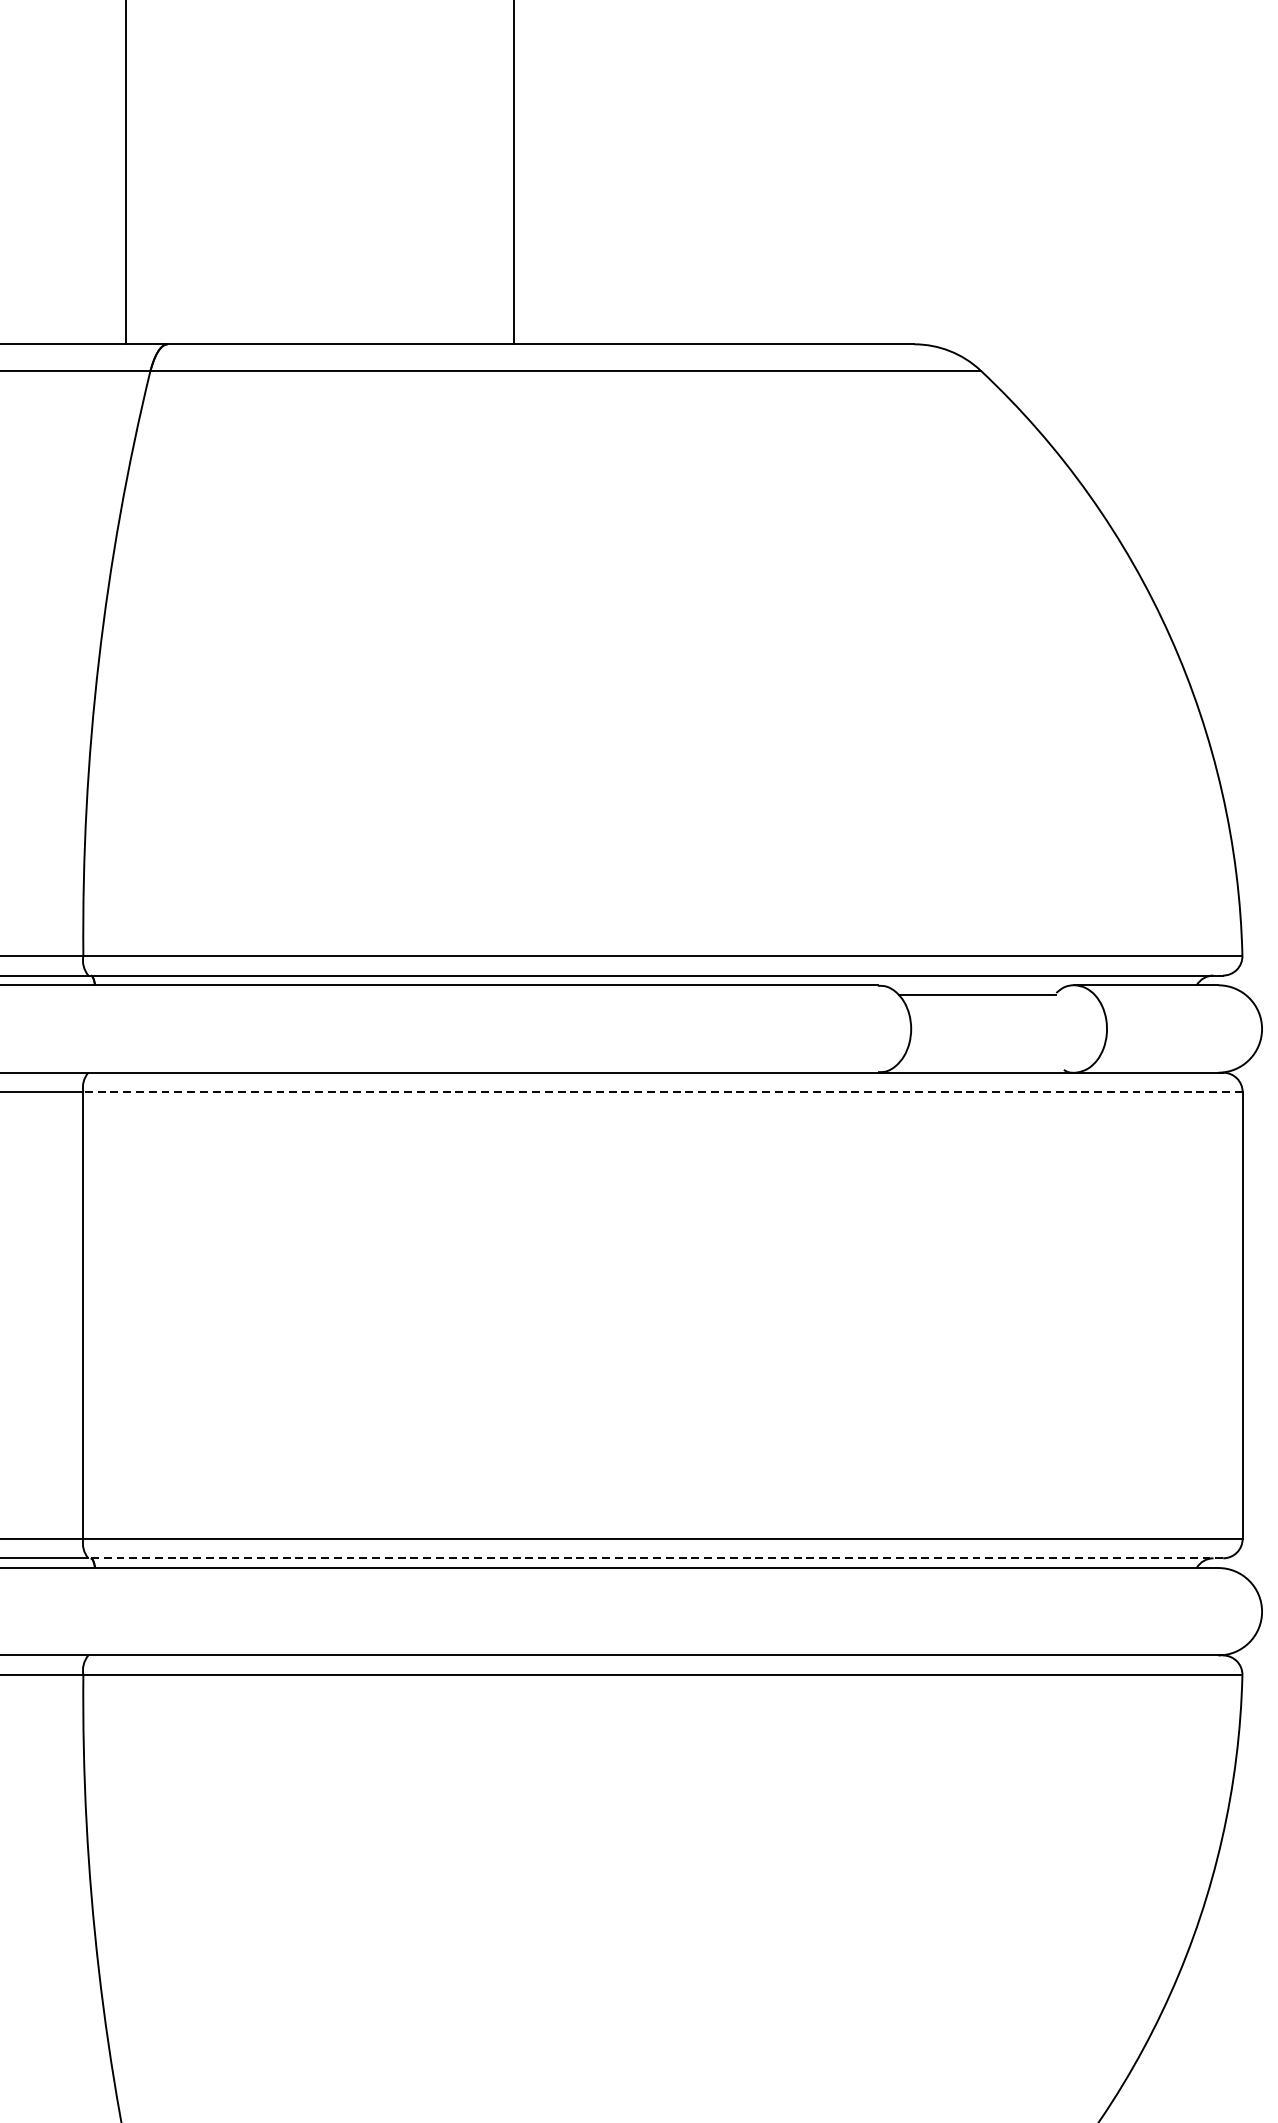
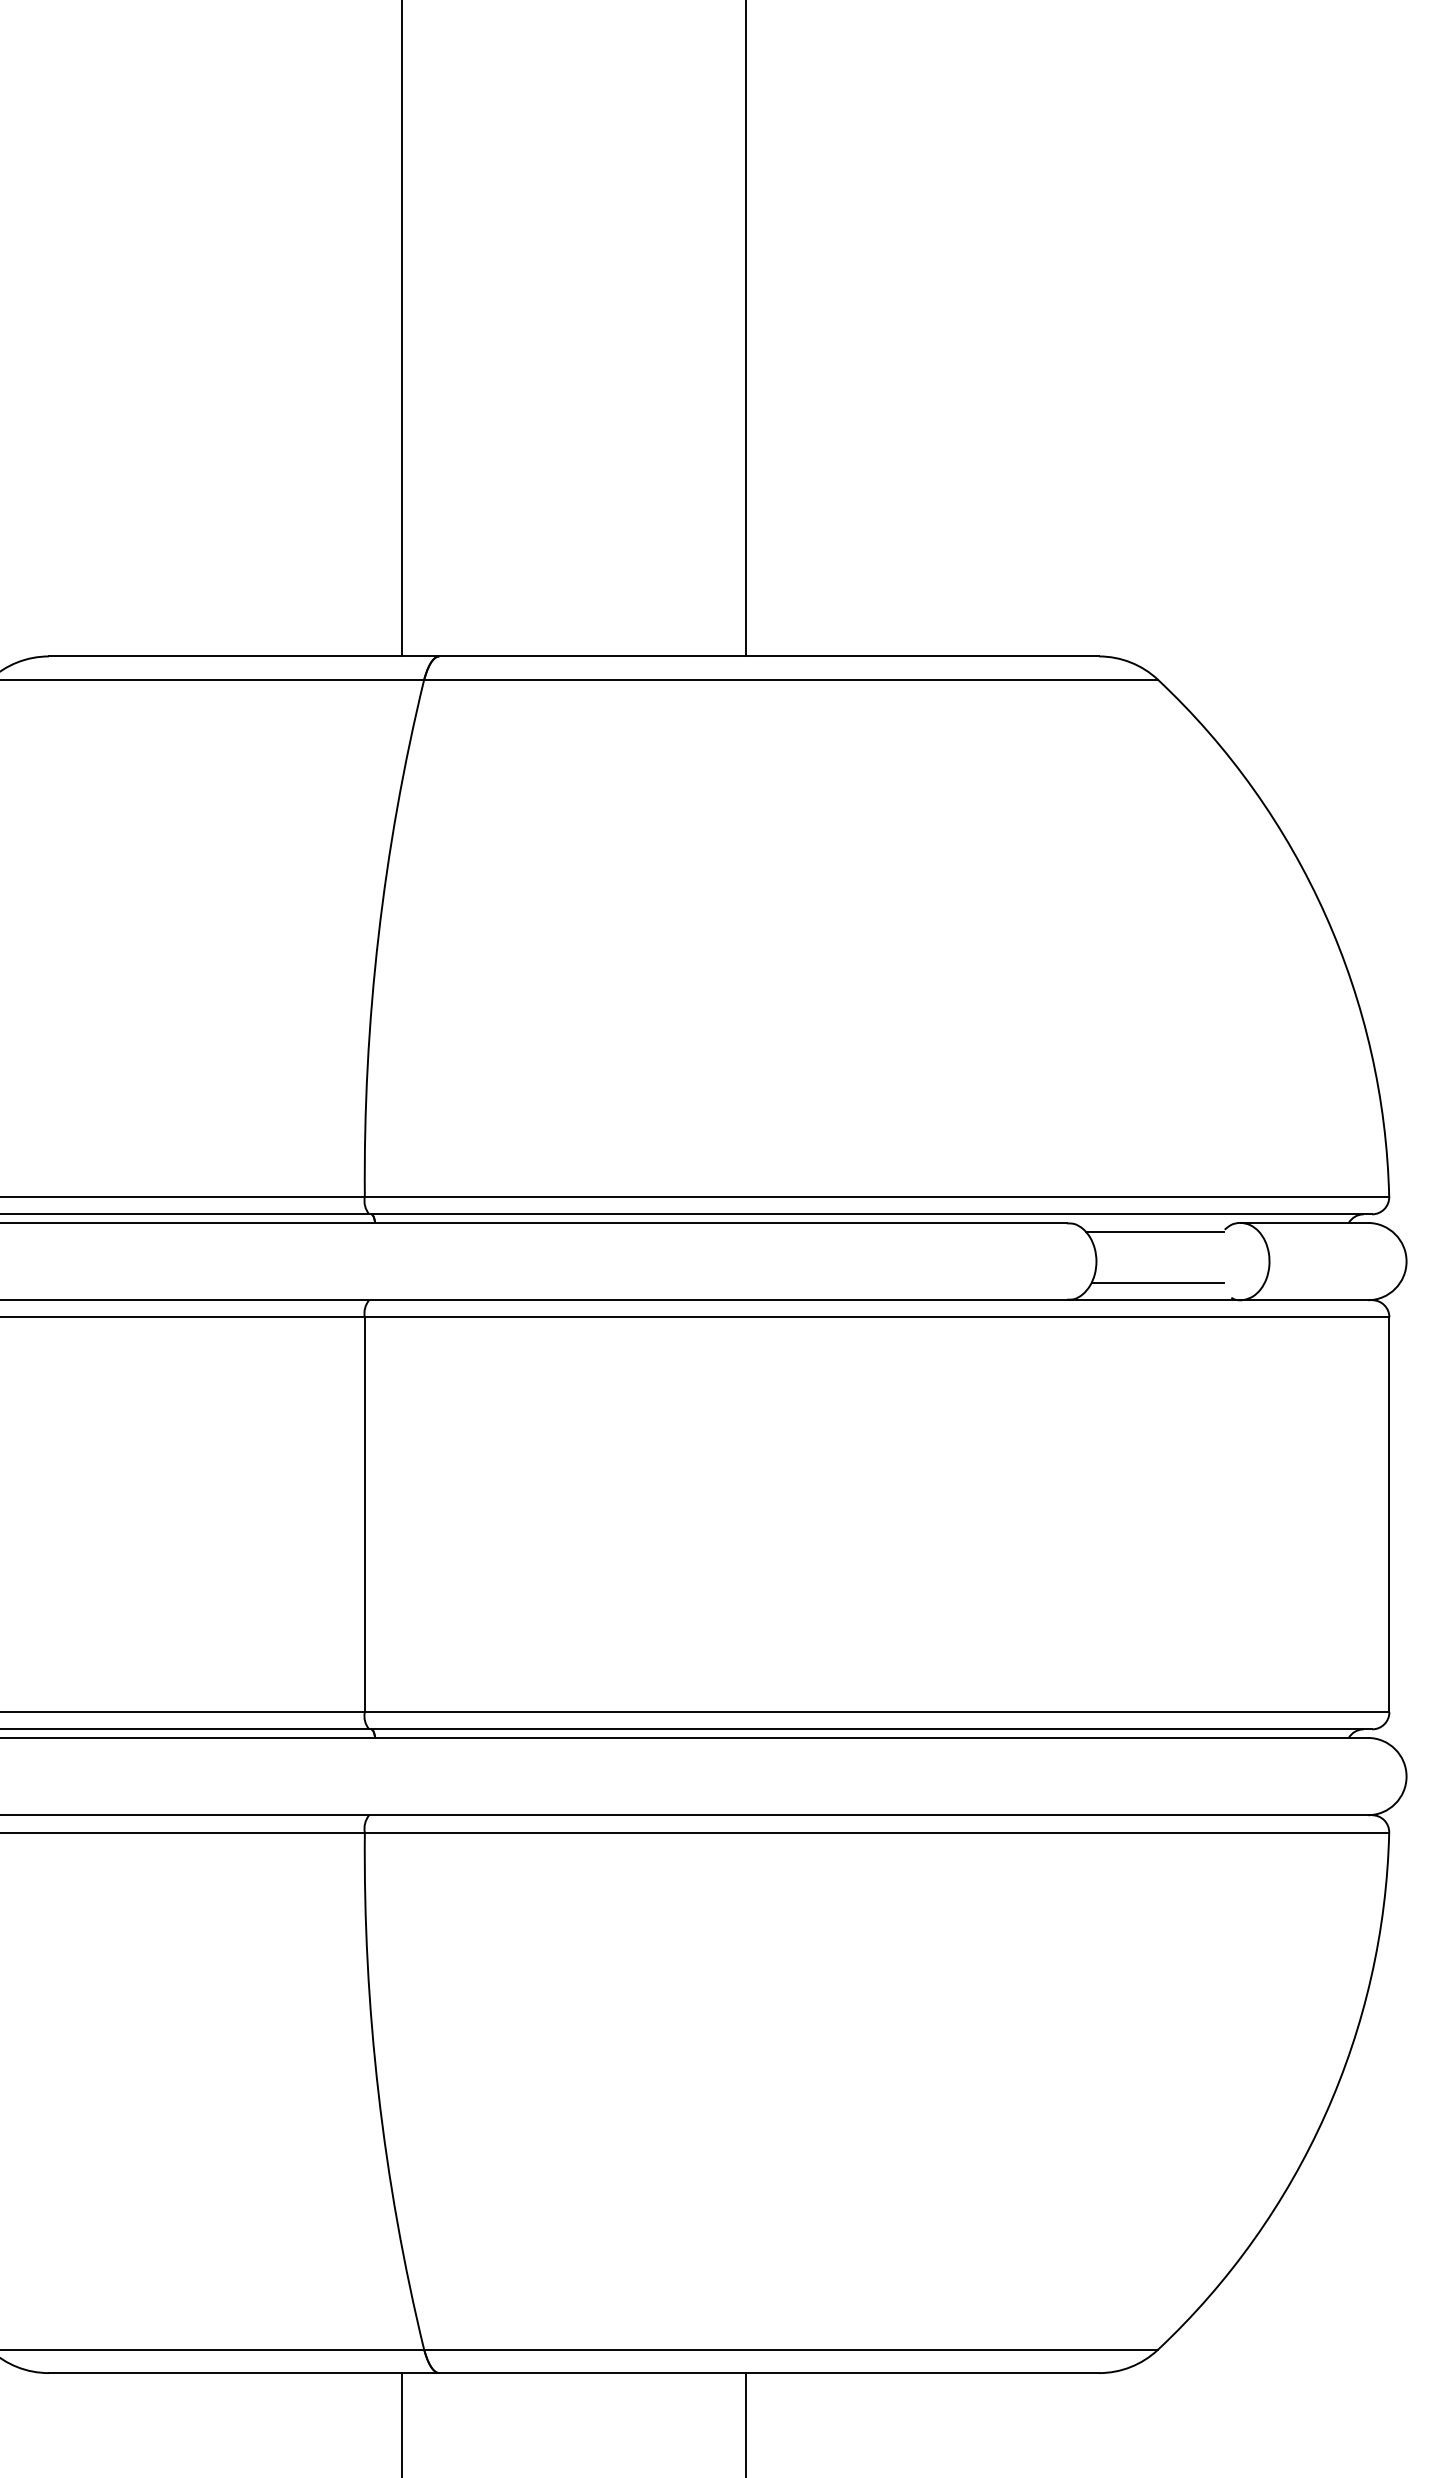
line: (980, 1053) -> (1157, 1283), added
line: (662, 1092) -> (876, 1317), dashed -> solid
line: (655, 1558) -> (870, 1729), dashed -> solid

